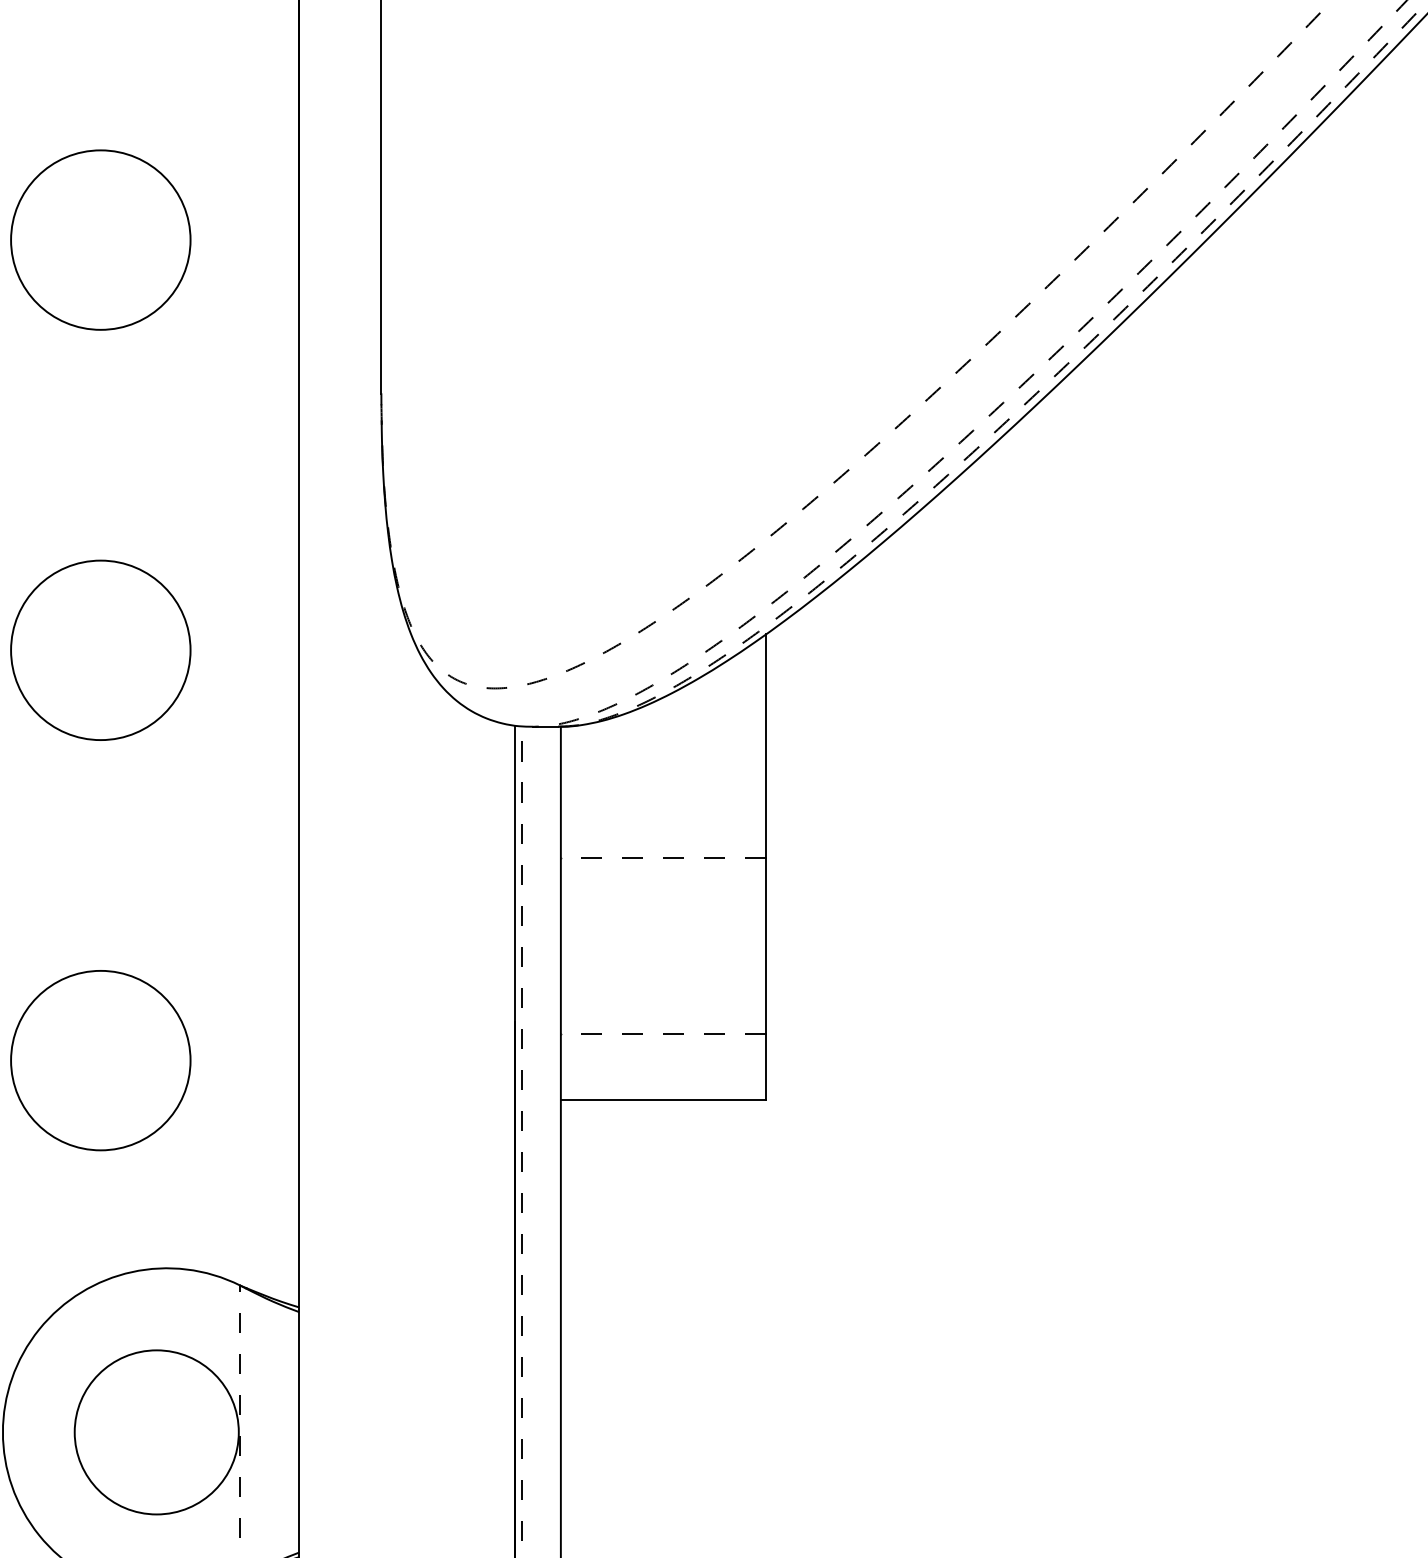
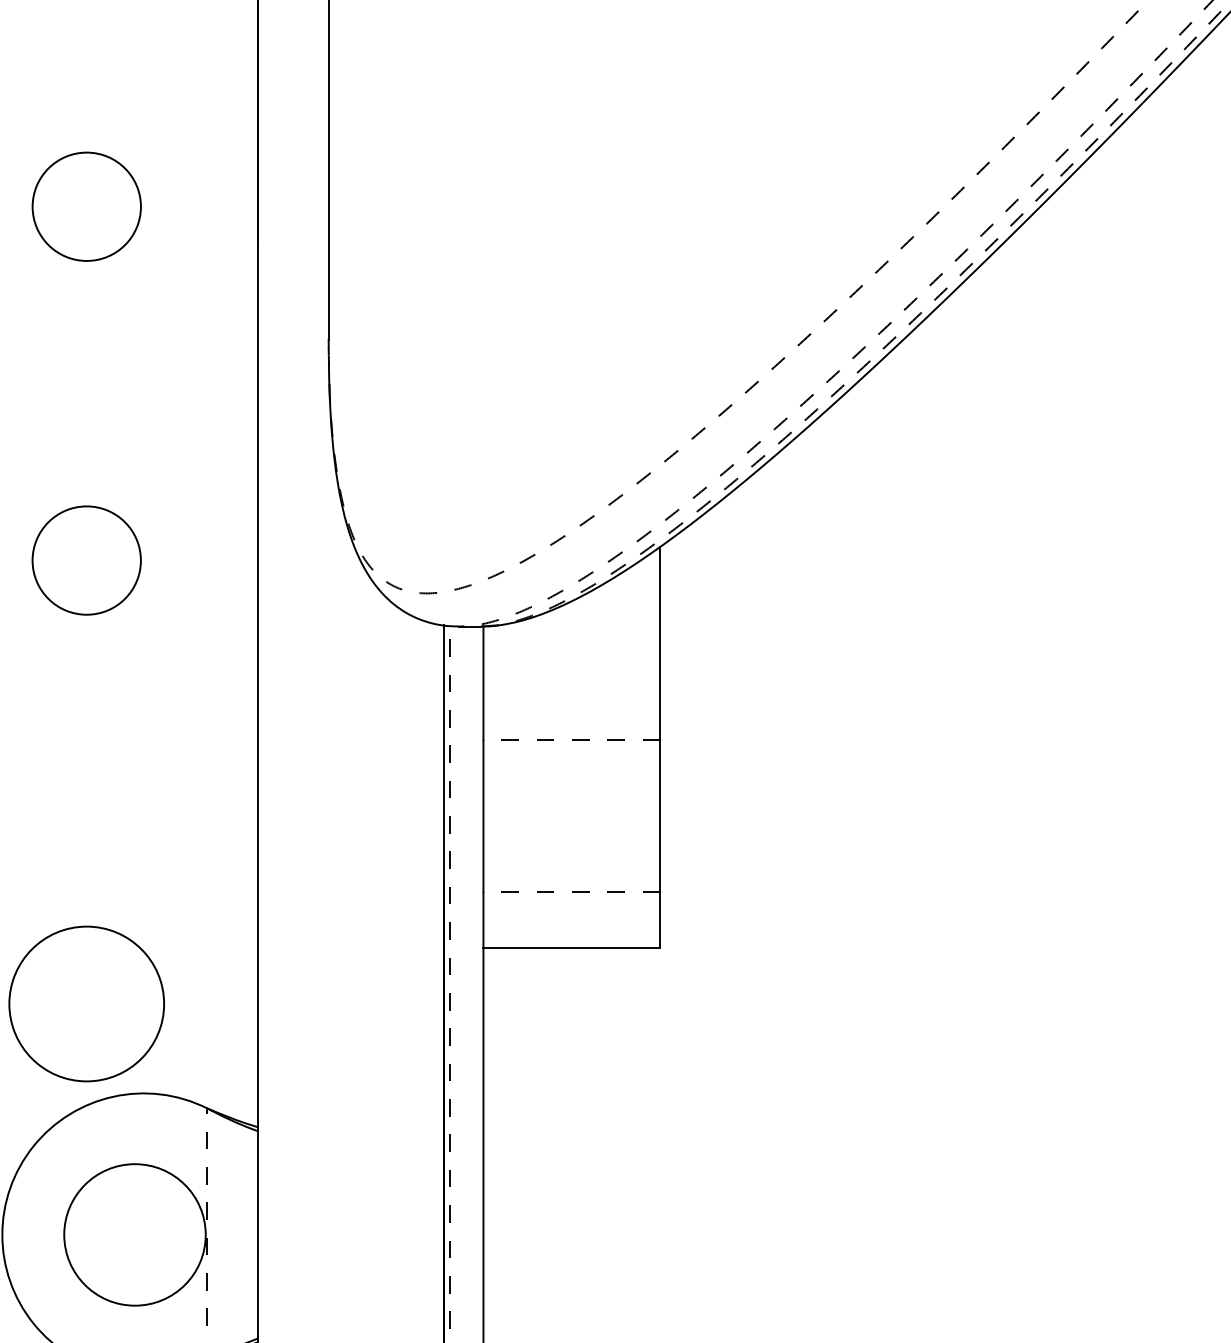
circle: (100, 239) -> (86, 206), size x0.7
circle: (100, 650) -> (86, 560), size x0.7
circle: (100, 1060) -> (86, 1003), moved

